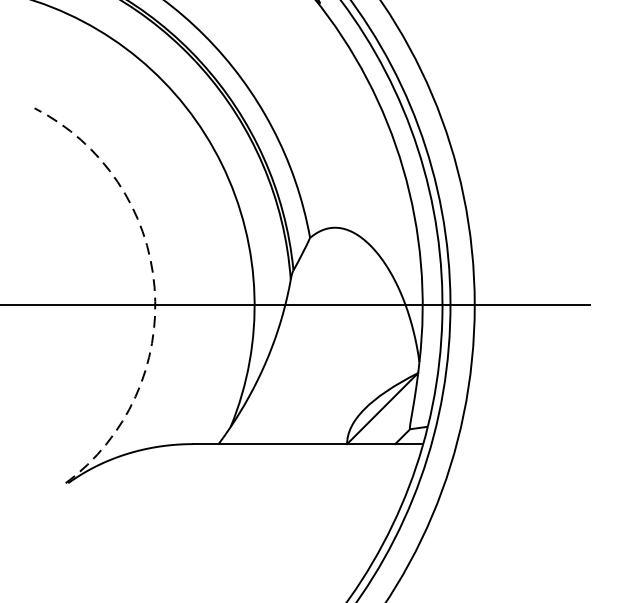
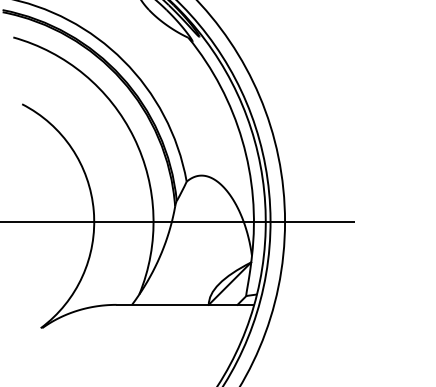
arc: (154, 287) -> (93, 211), dashed -> solid

